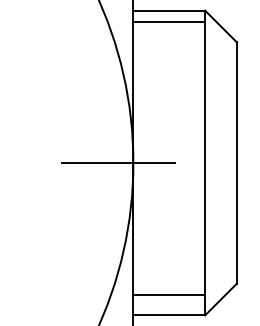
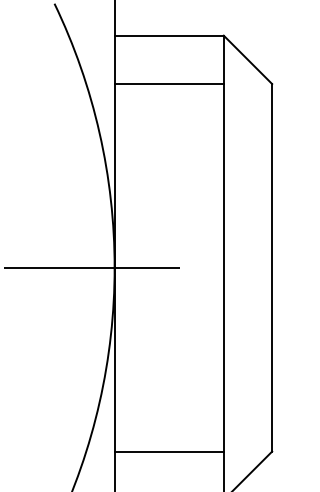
line: (169, 22) -> (169, 84), moved
line: (169, 294) -> (169, 451), moved

